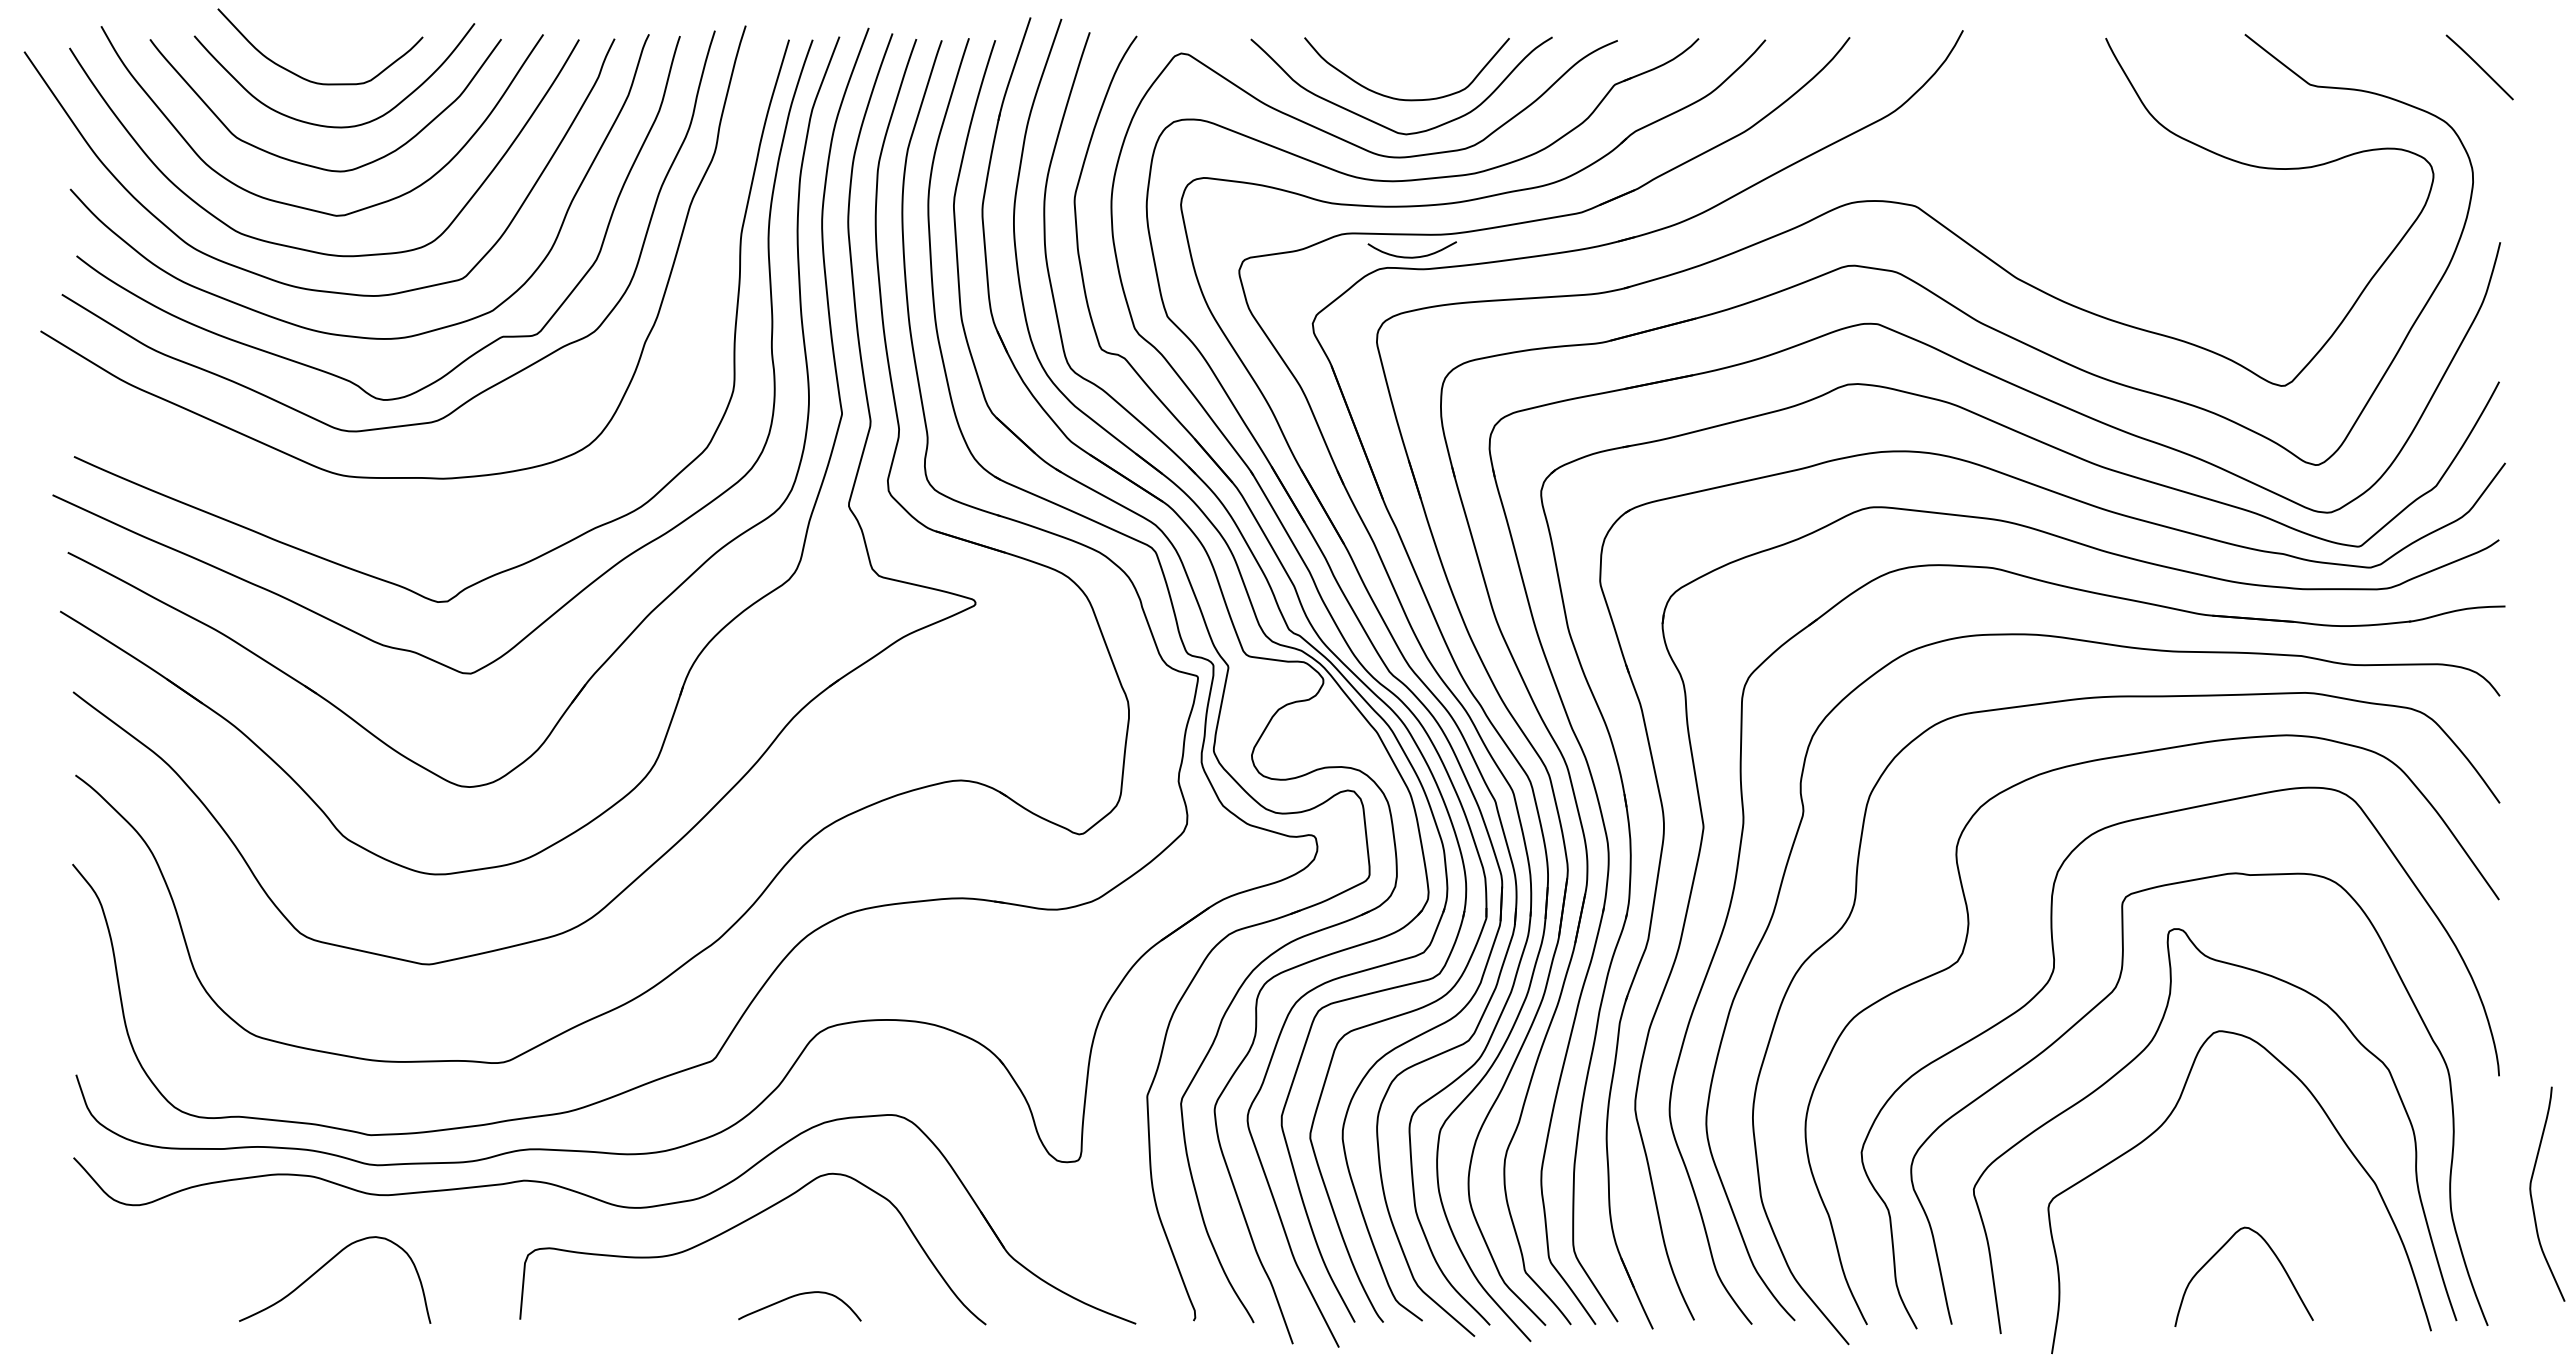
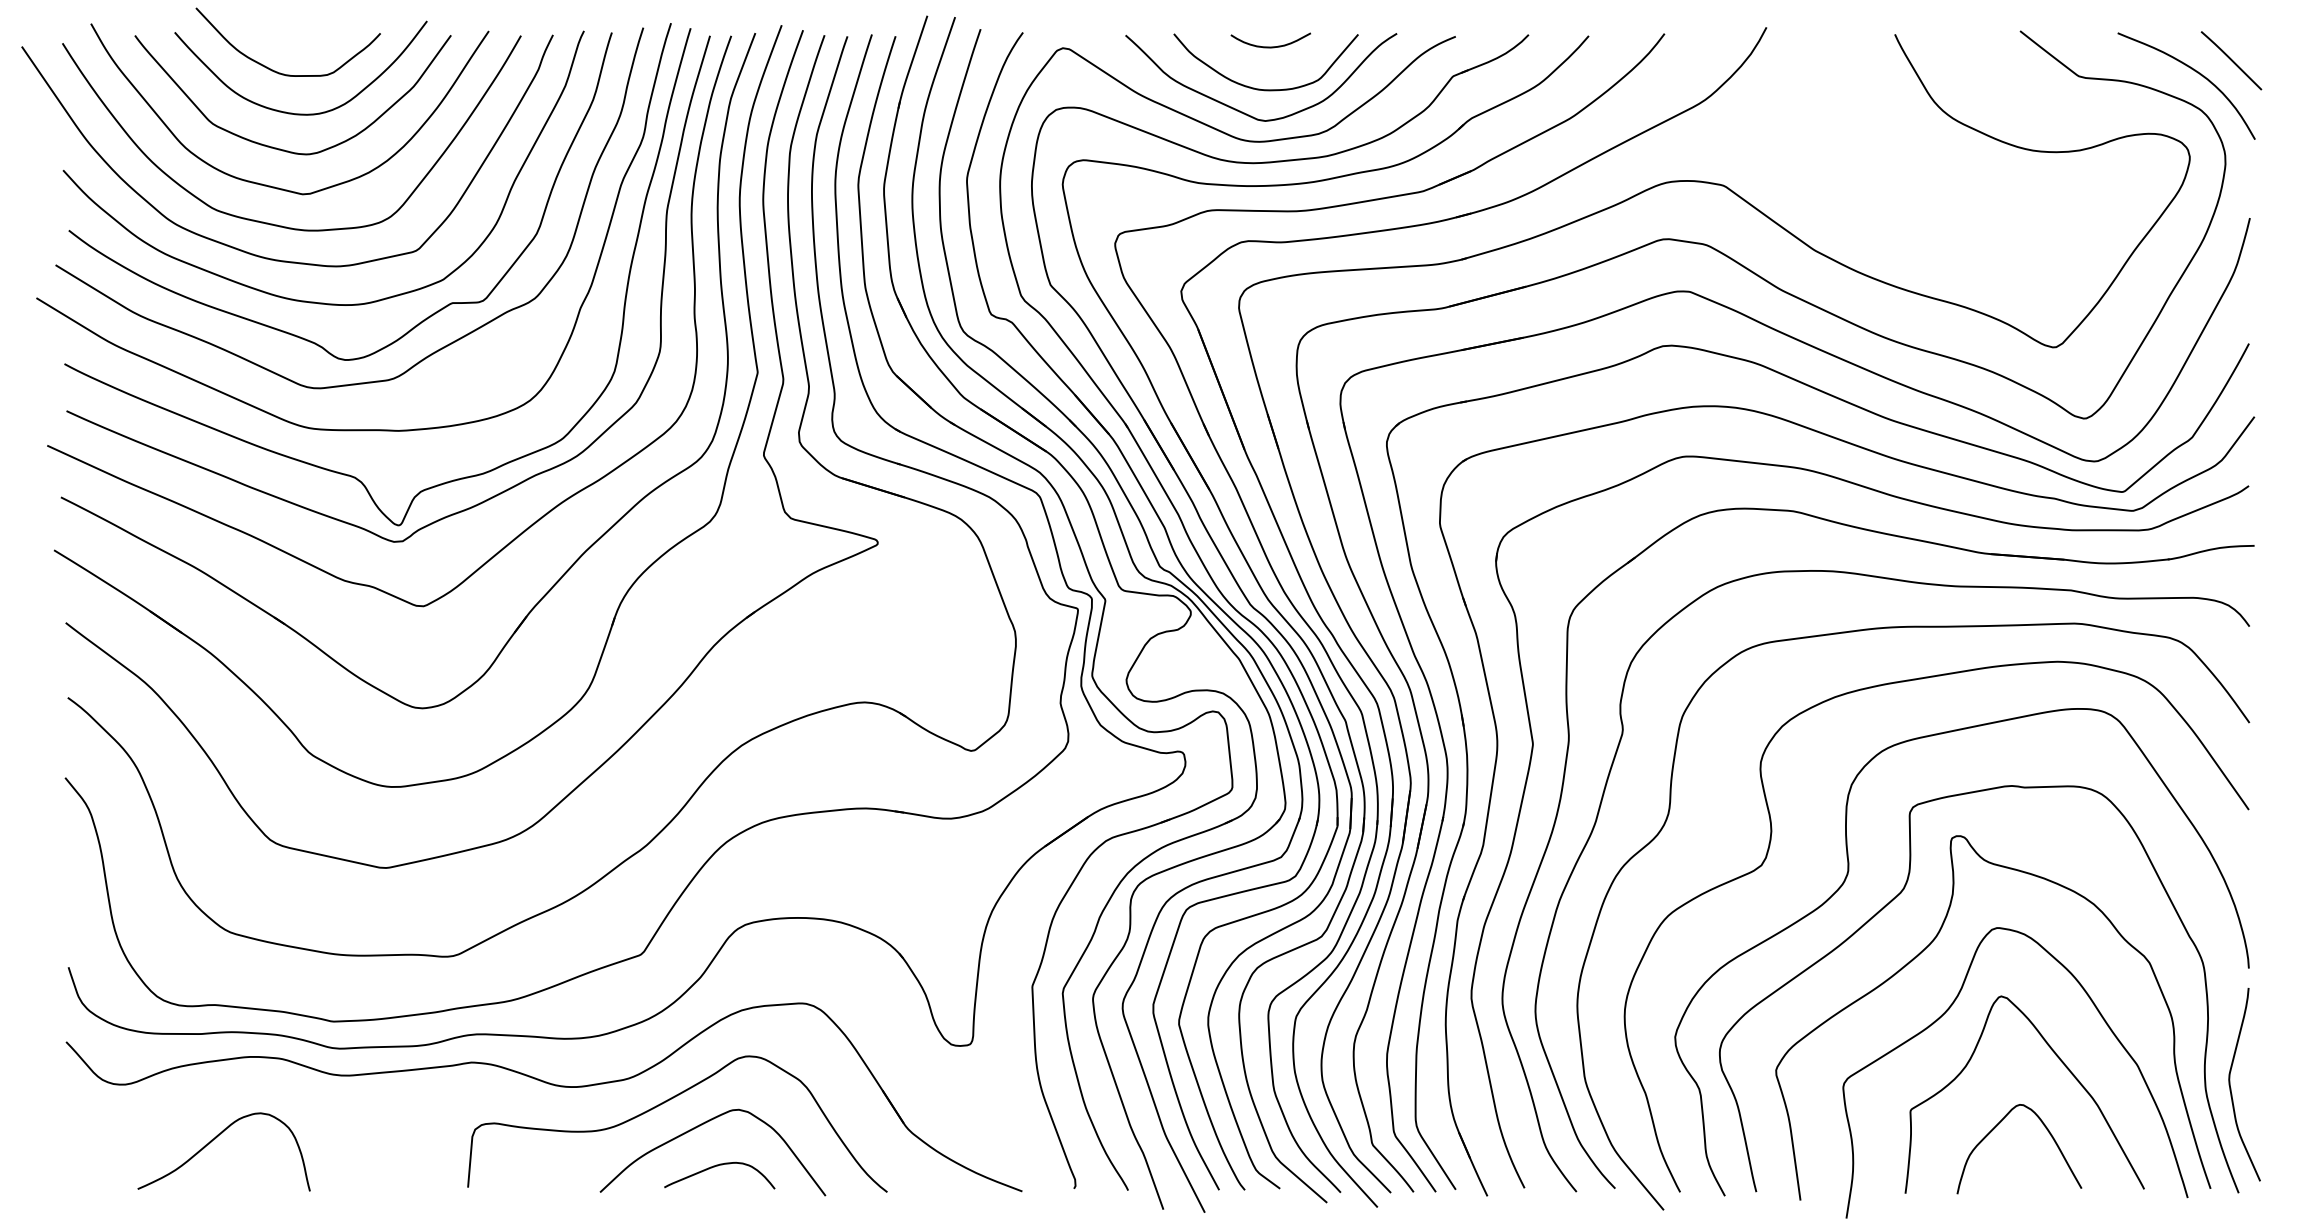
curve: (2440, 80) -> (2196, 72), added
curve: (1411, 256) -> (1270, 46), moved
curve: (360, 519) -> (324, 467), added
curve: (2292, 1182) -> (2062, 1064), added
curve: (2532, 1197) -> (2231, 1087), moved
curve: (778, 1251) -> (700, 1126), added
curve: (323, 1267) -> (213, 1140), moved

